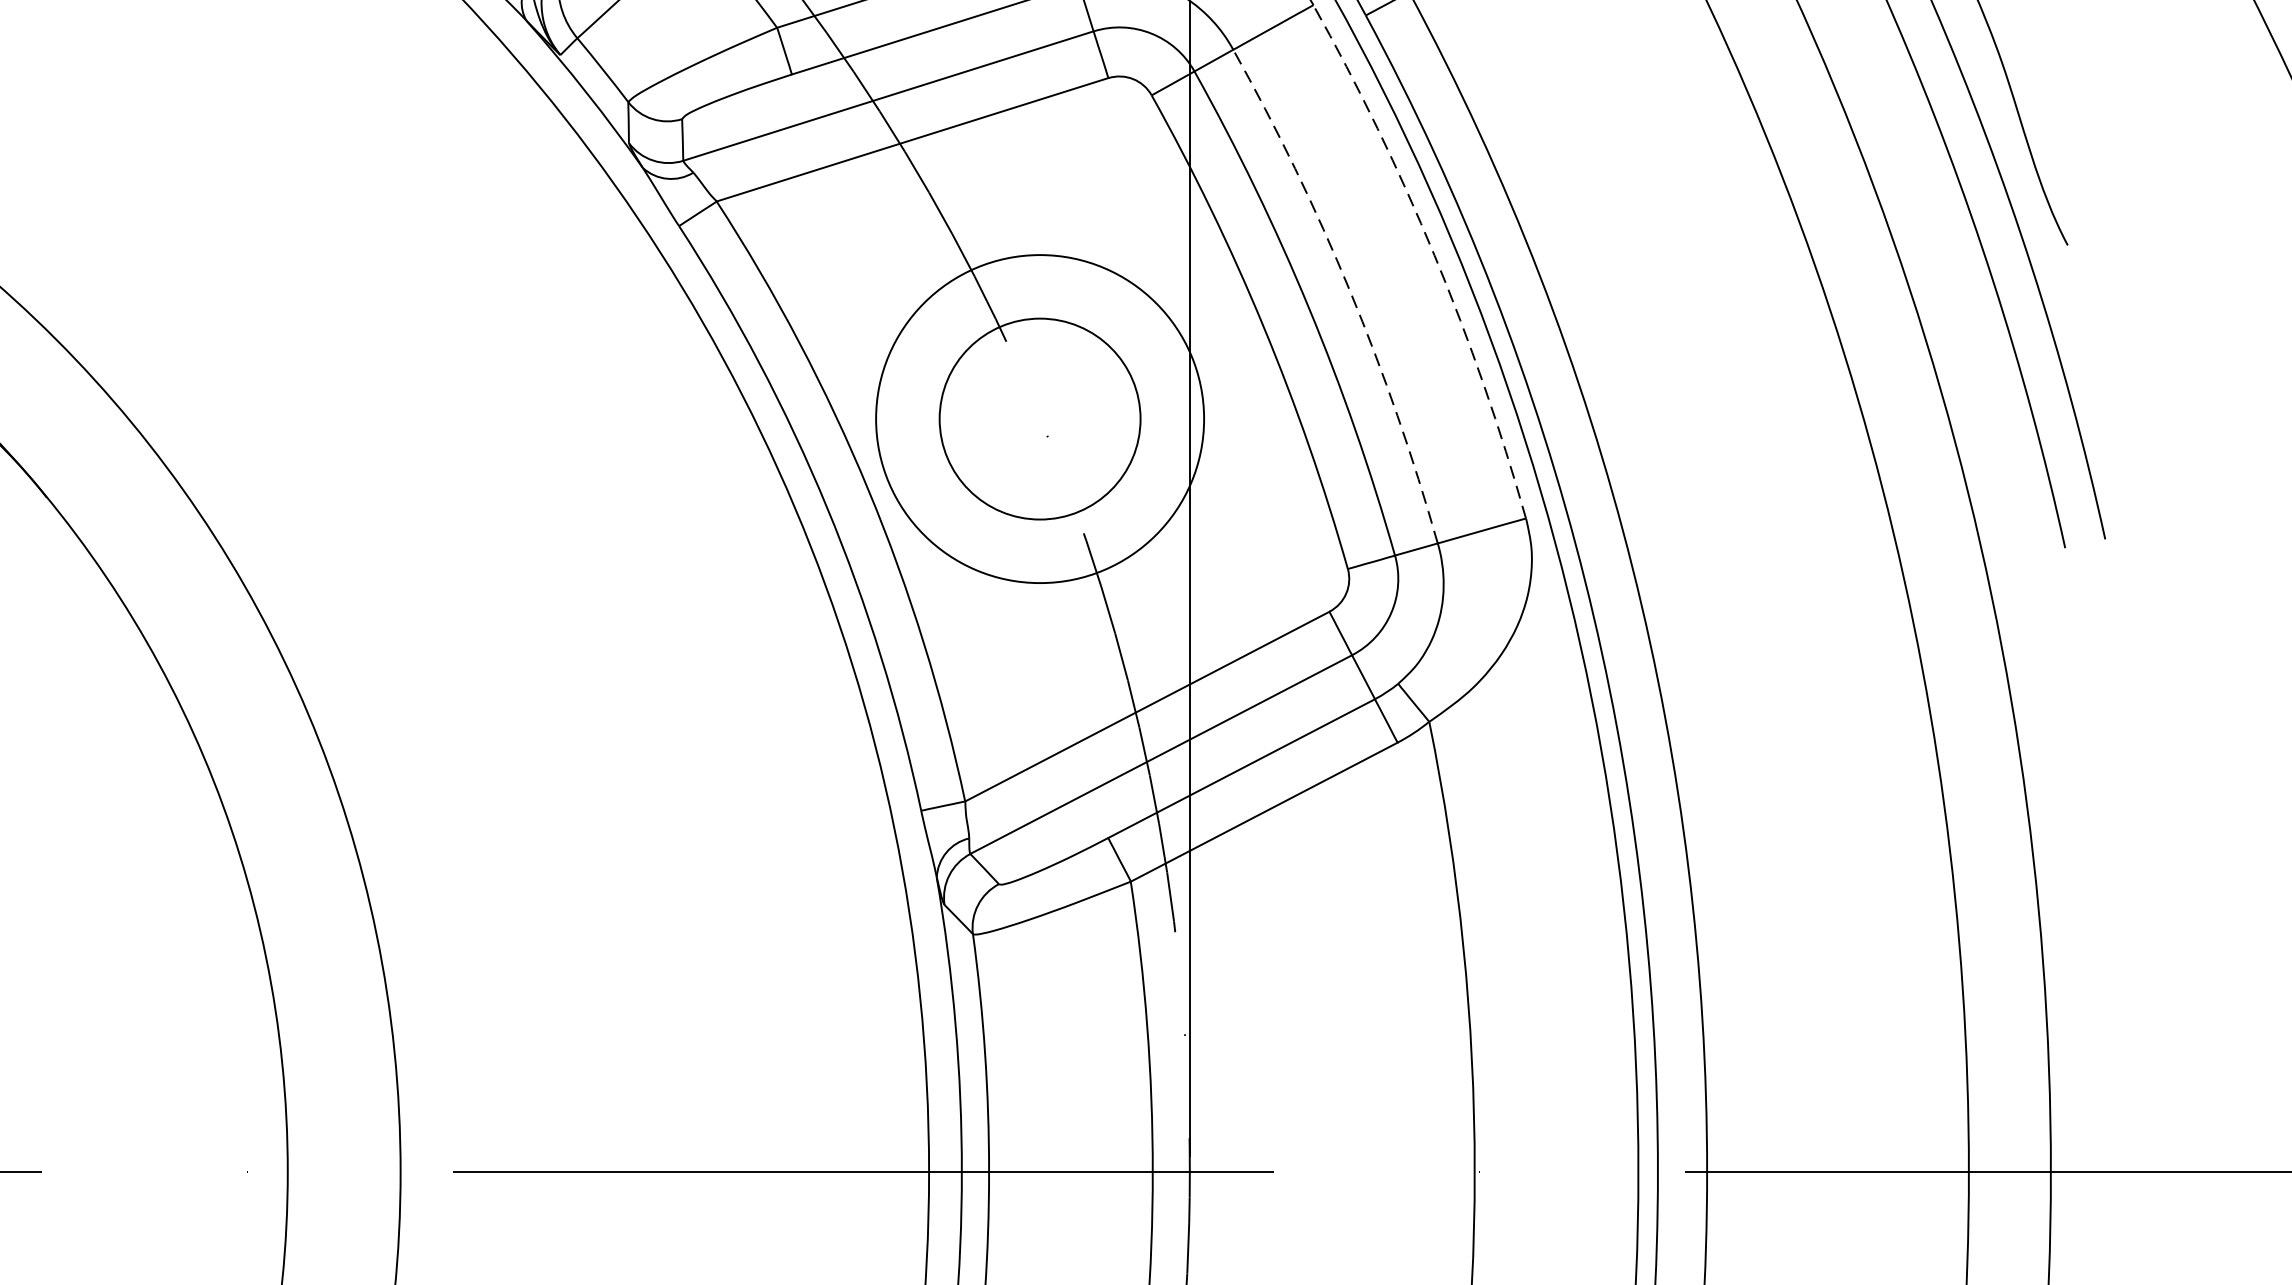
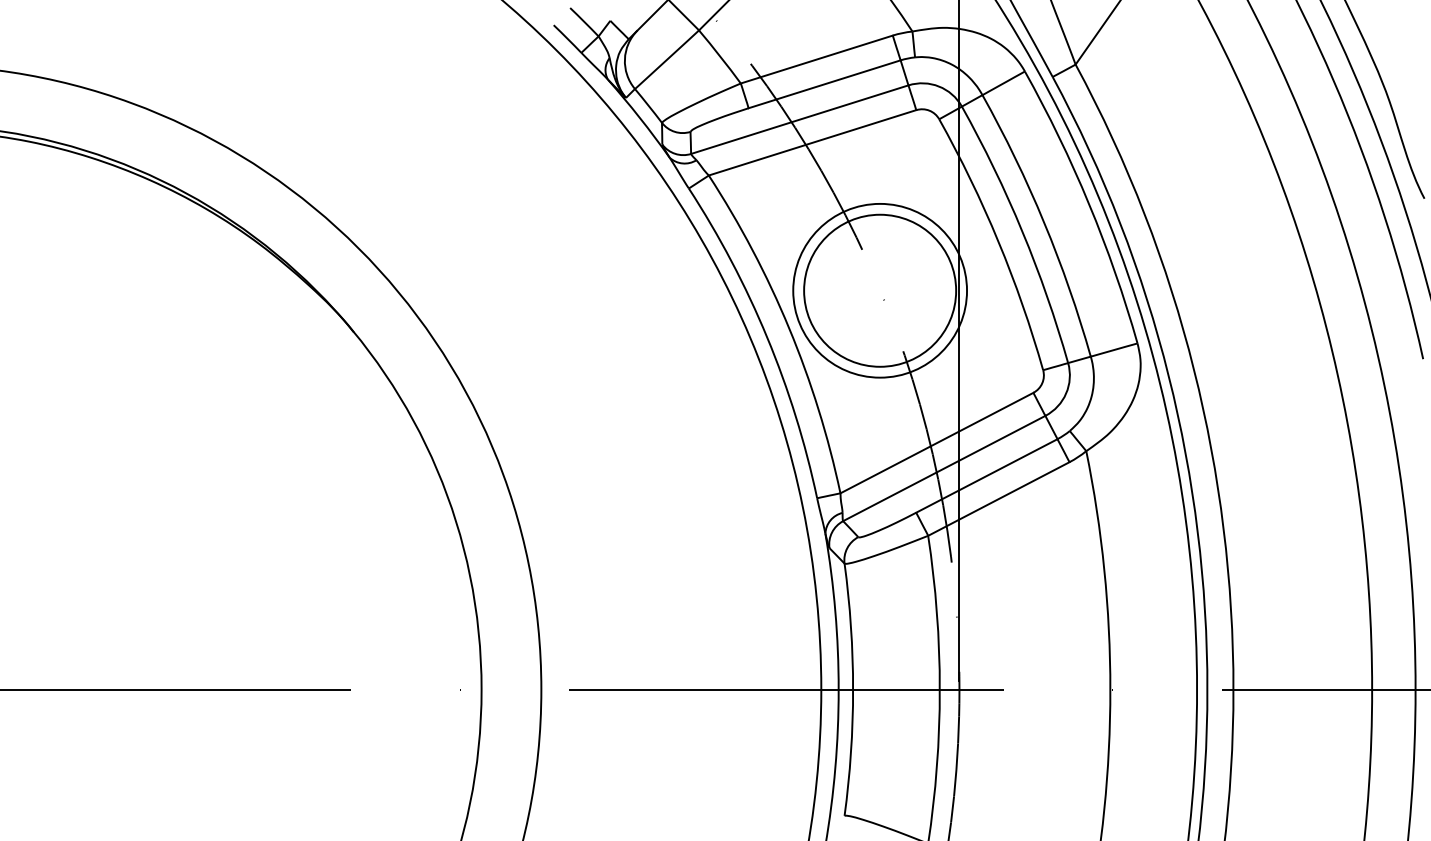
arc: (1435, 256) -> (1089, 204), dashed -> solid
arc: (1350, 290) -> (1044, 222), dashed -> solid
circle: (1040, 418) -> (880, 290), size x1.43

